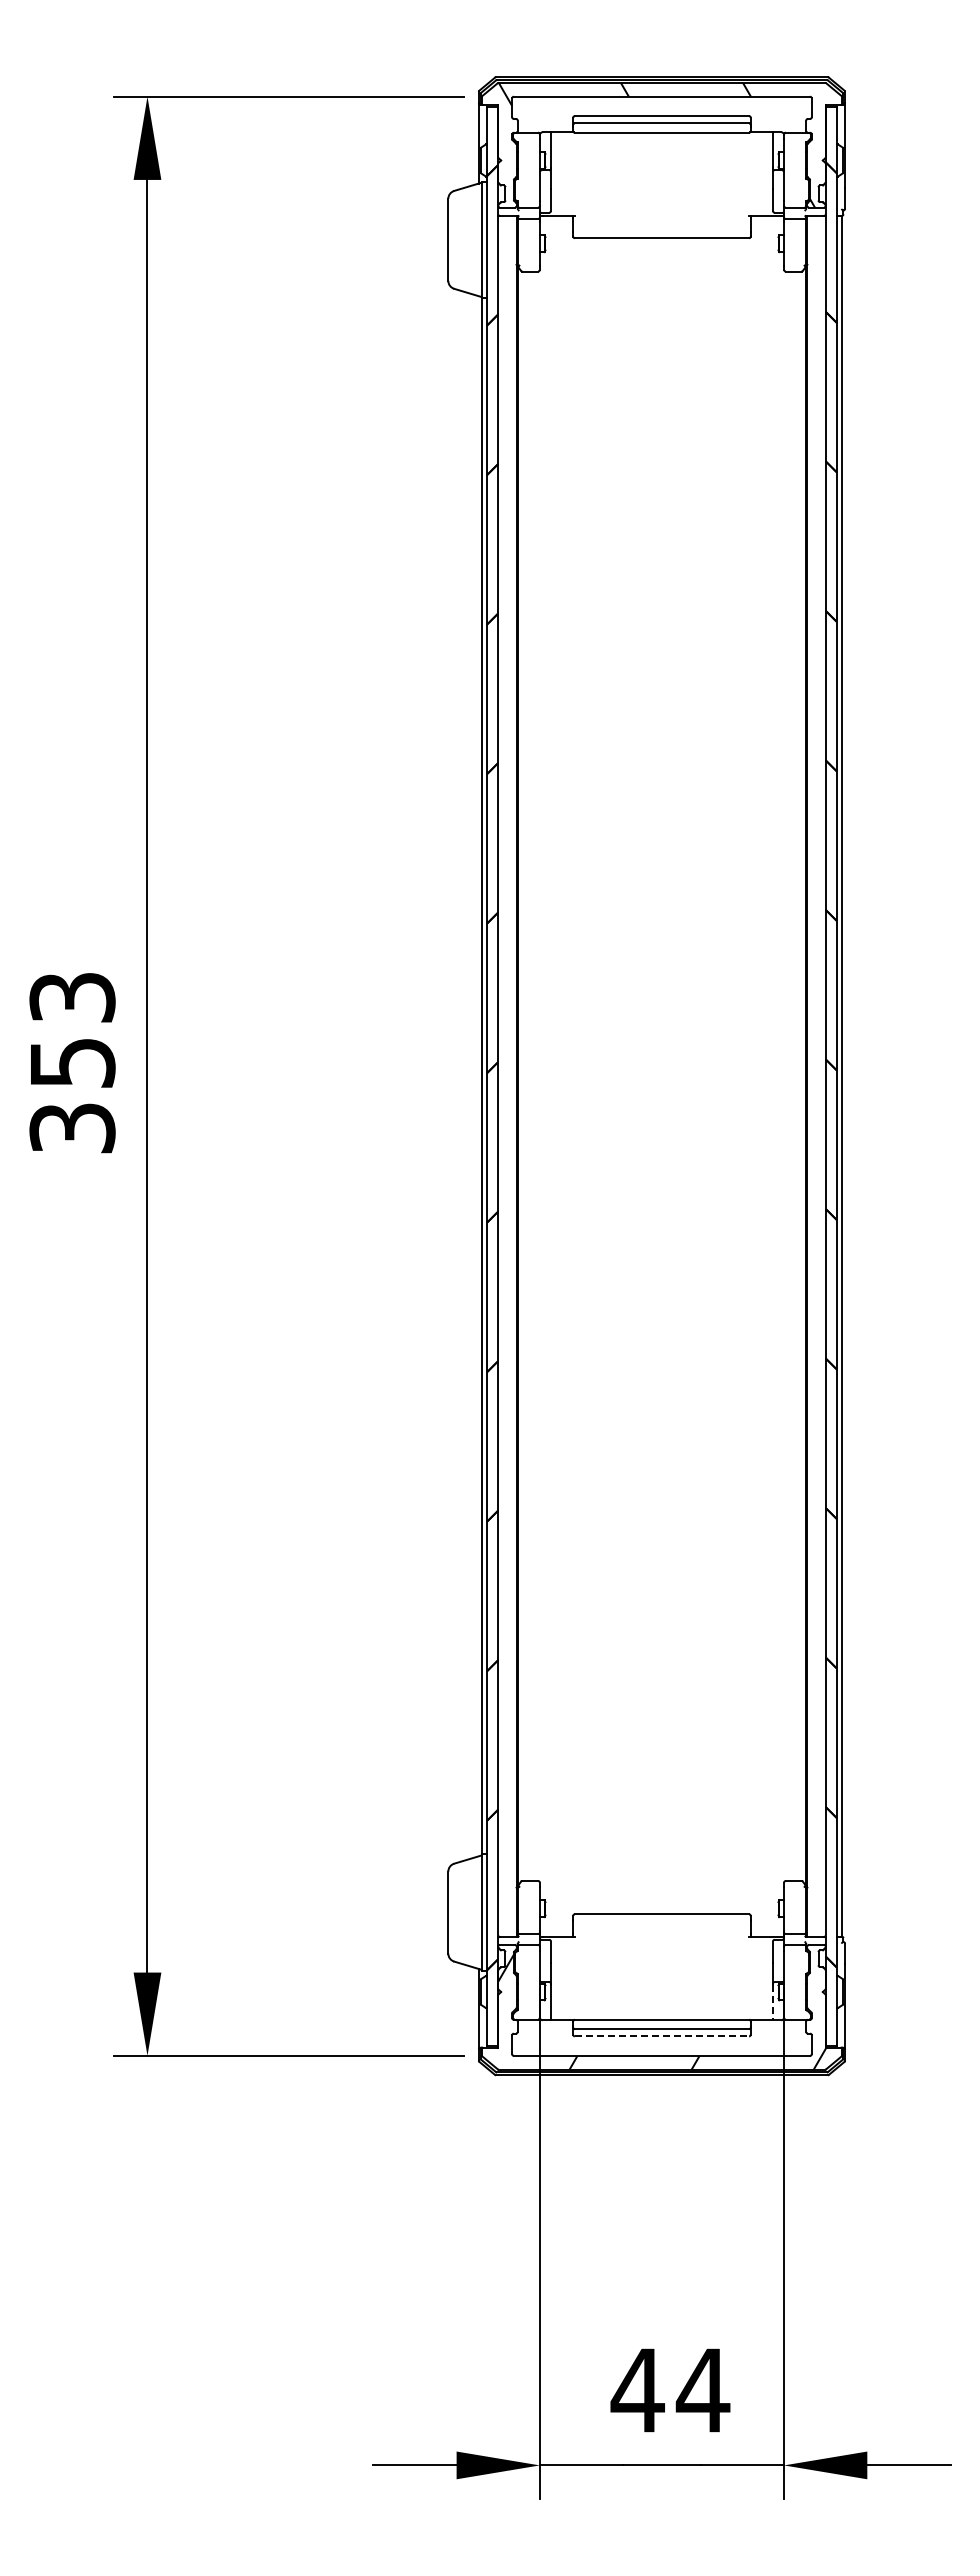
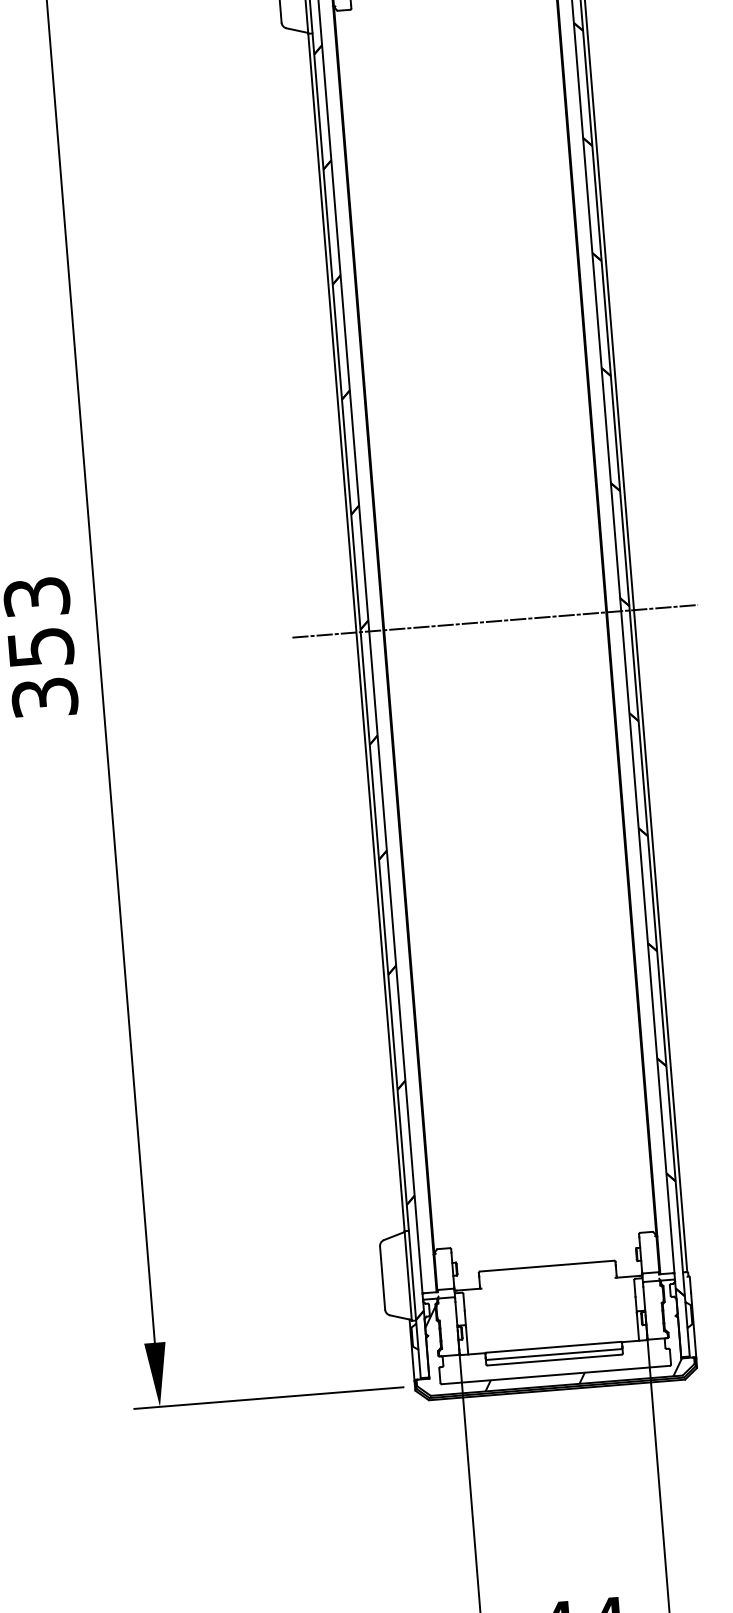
line: (661, 1076) -> (494, 621), added
line: (772, 2002) -> (637, 1327), dashed -> solid
line: (662, 2036) -> (555, 1360), dashed -> solid

